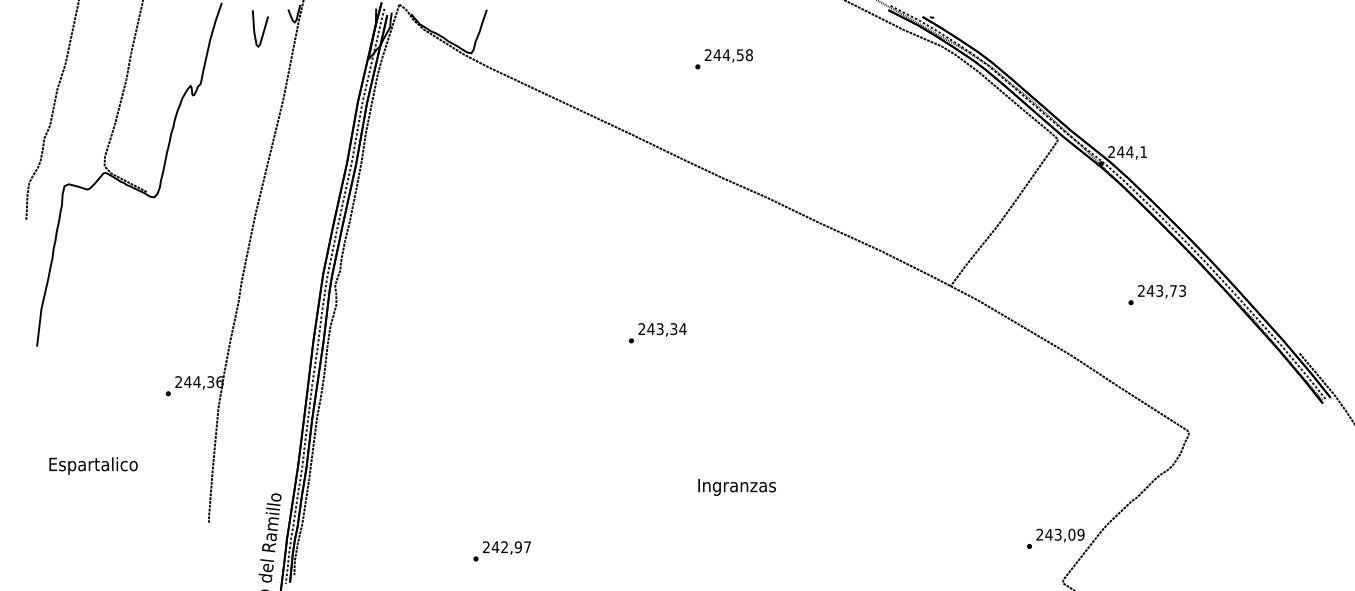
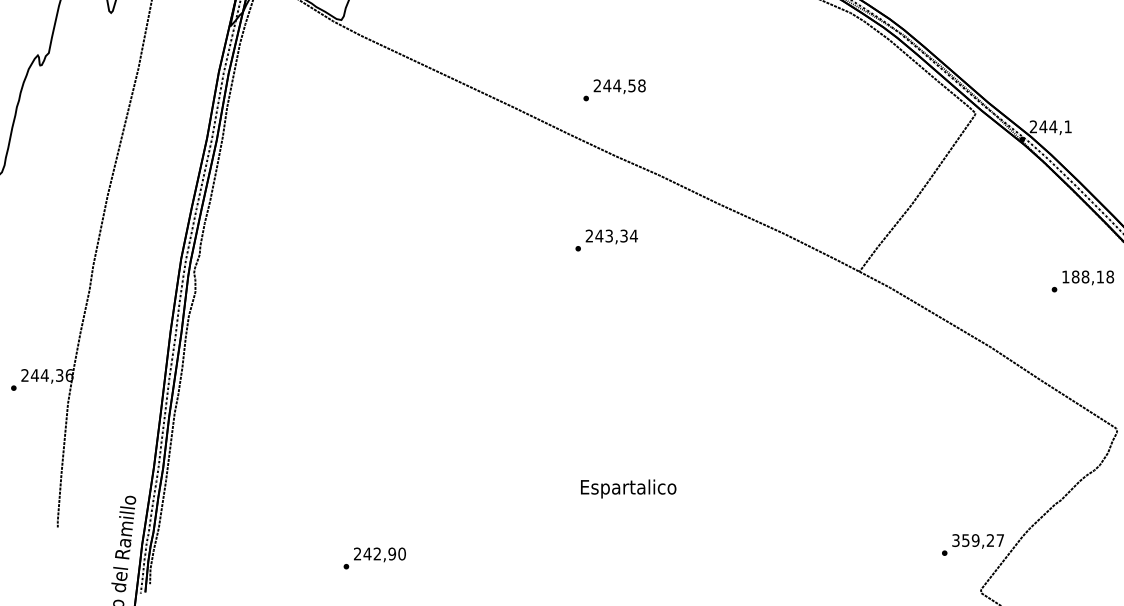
text: (723, 59) -> (613, 90), moved
text: (1162, 290) -> (1088, 276), 243,73 -> 188,18
text: (657, 333) -> (606, 240), moved
text: (737, 486) -> (629, 488), Ingranzas -> Espartalico
text: (1060, 534) -> (978, 540), 243,09 -> 359,27
text: (527, 547) -> (402, 554), 242,97 -> 242,90

